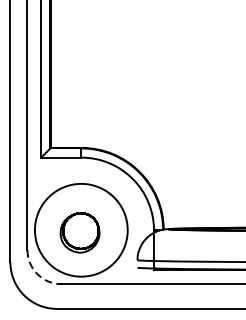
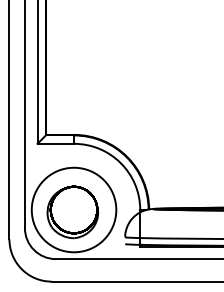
part: (79, 232) -> (72, 212), size x1.43
arc: (37, 274) -> (34, 250), dashed -> solid

